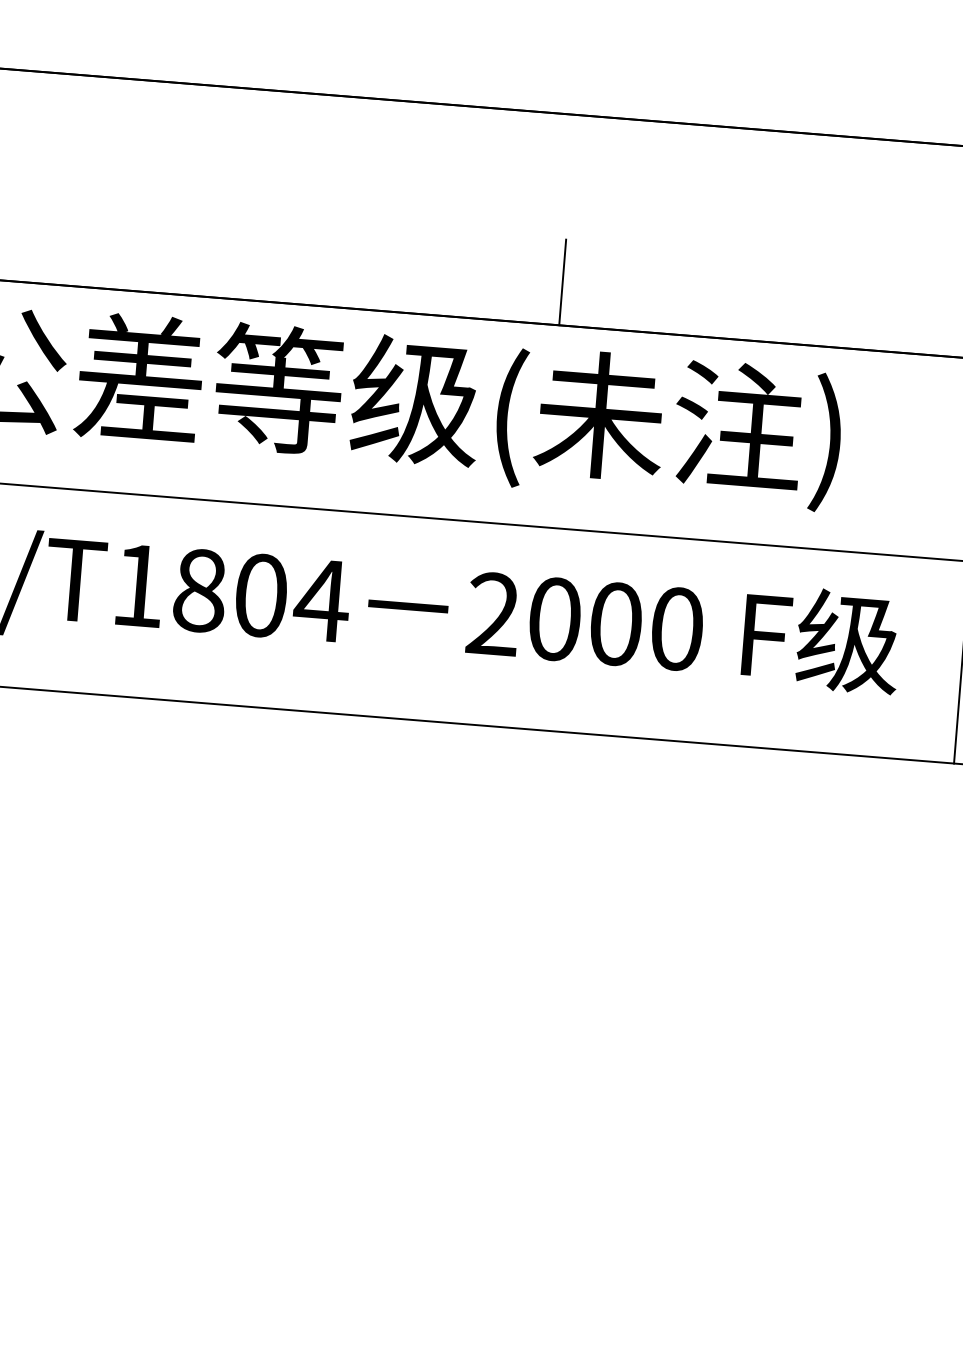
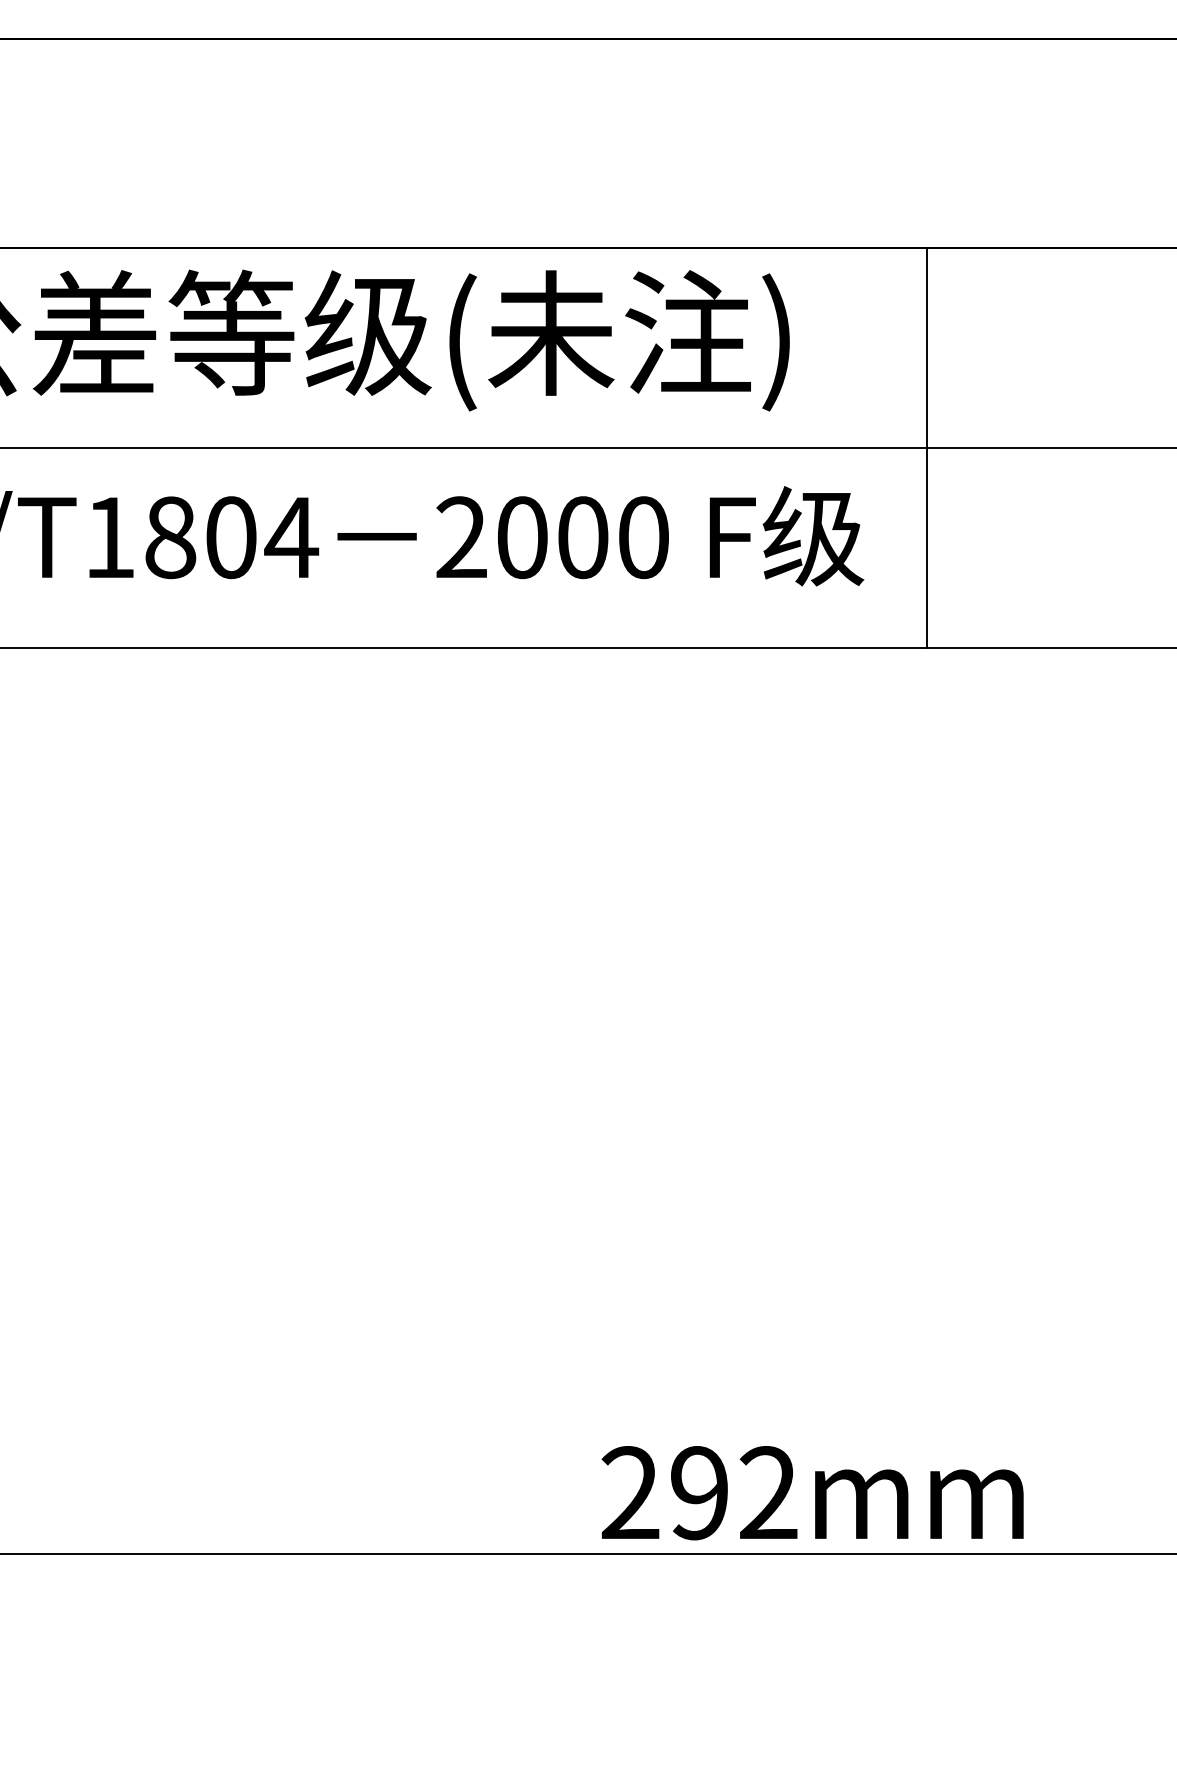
line: (562, 281) -> (503, 204), removed

